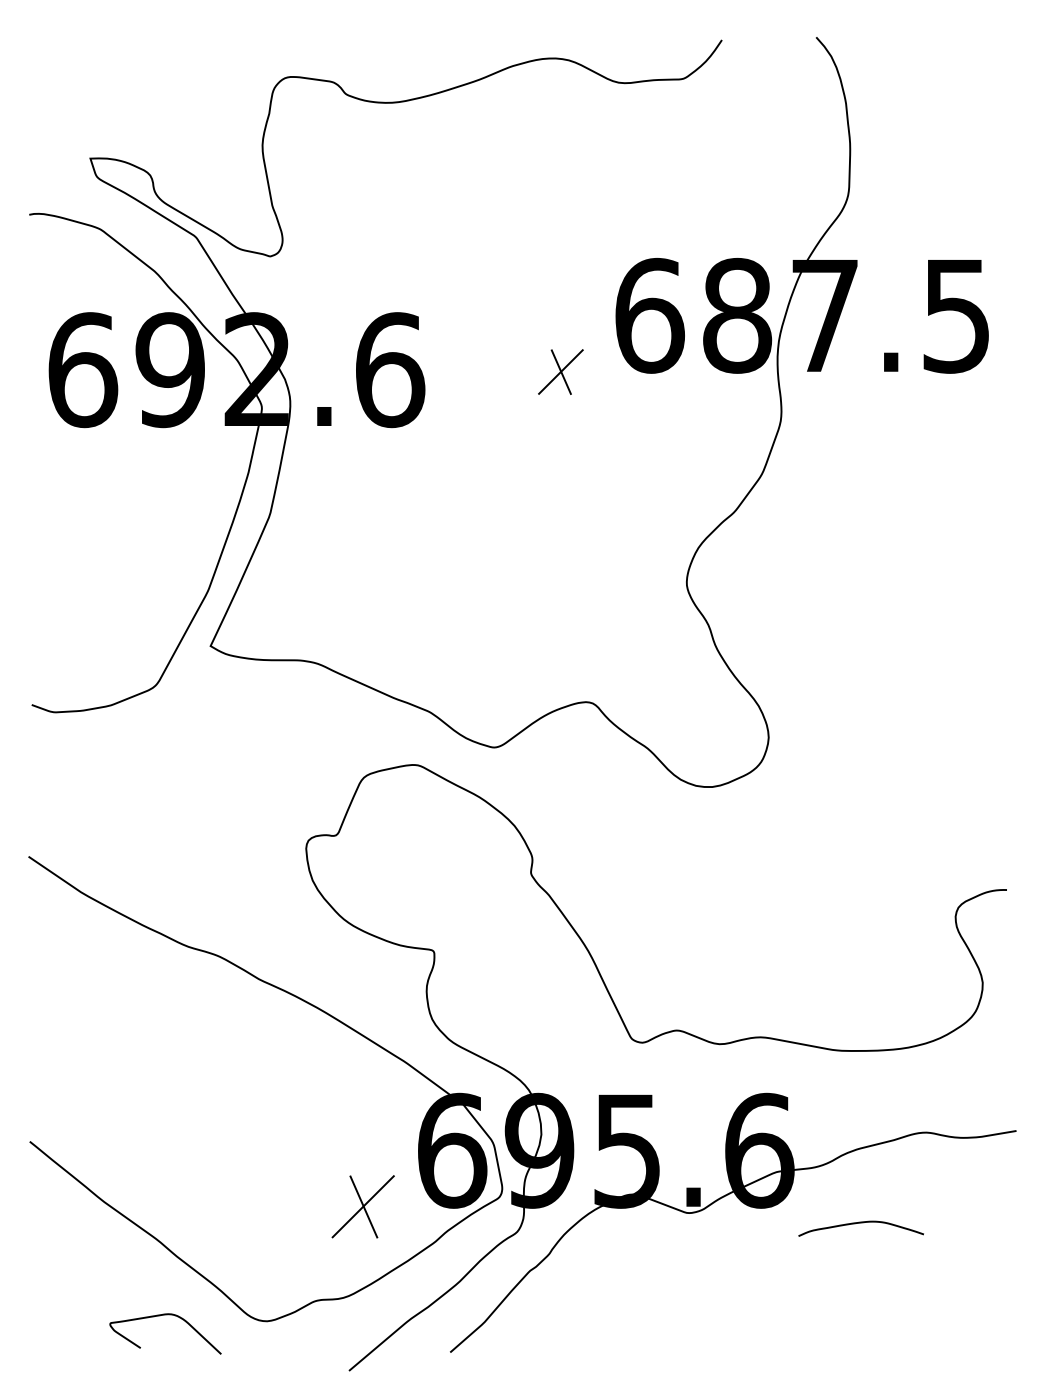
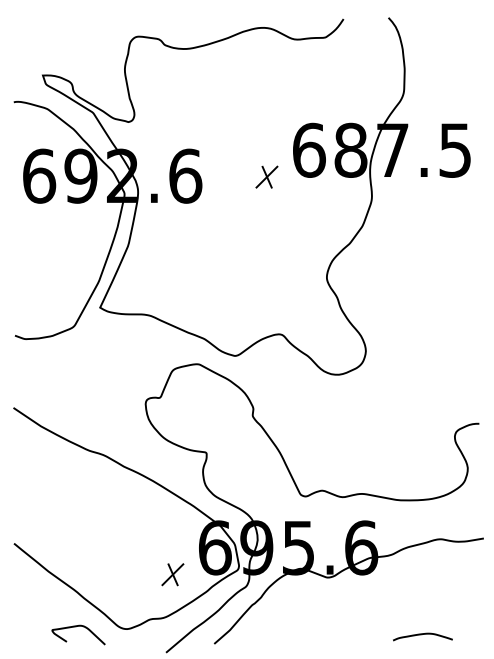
part: (362, 1206) -> (172, 574), size x0.71
curve: (858, 1225) -> (421, 635), moved

